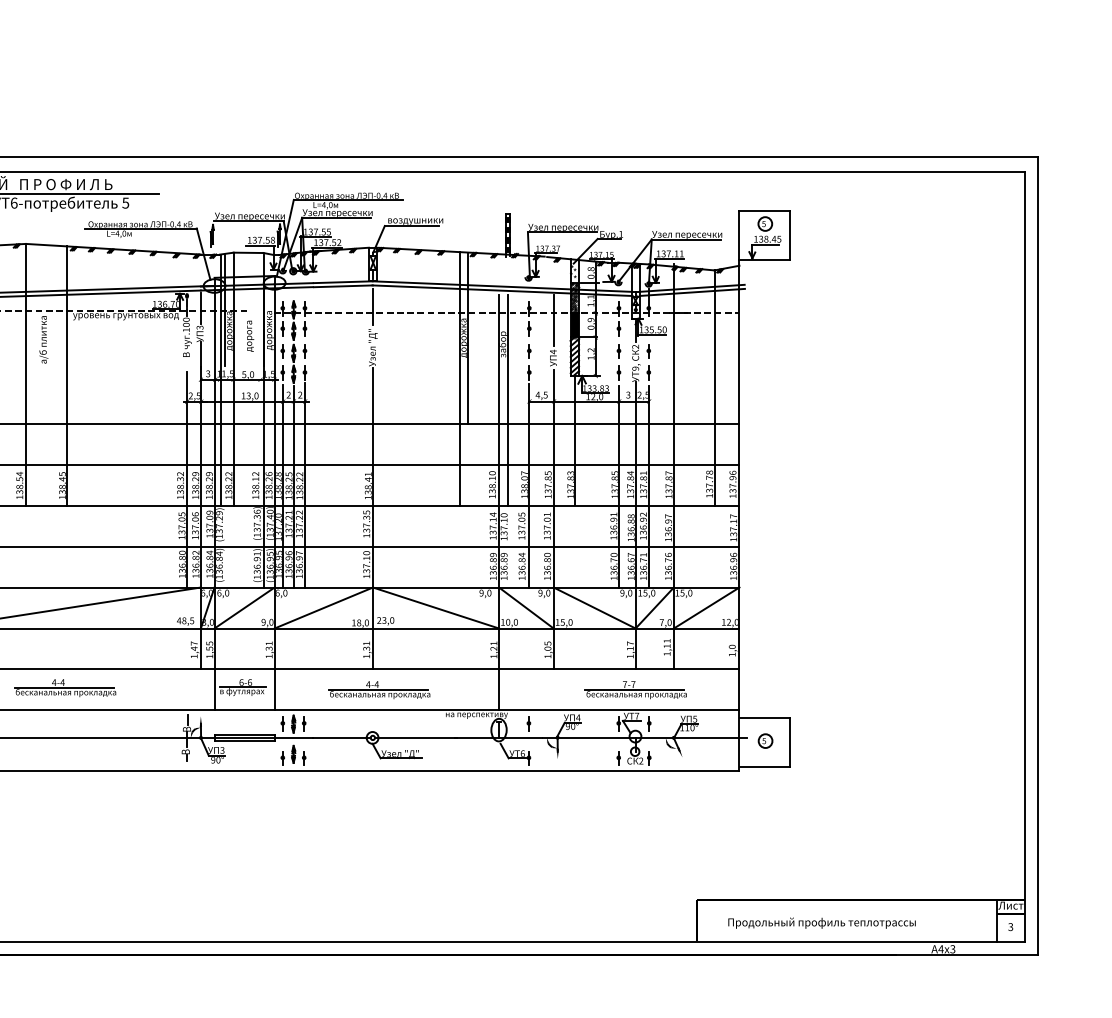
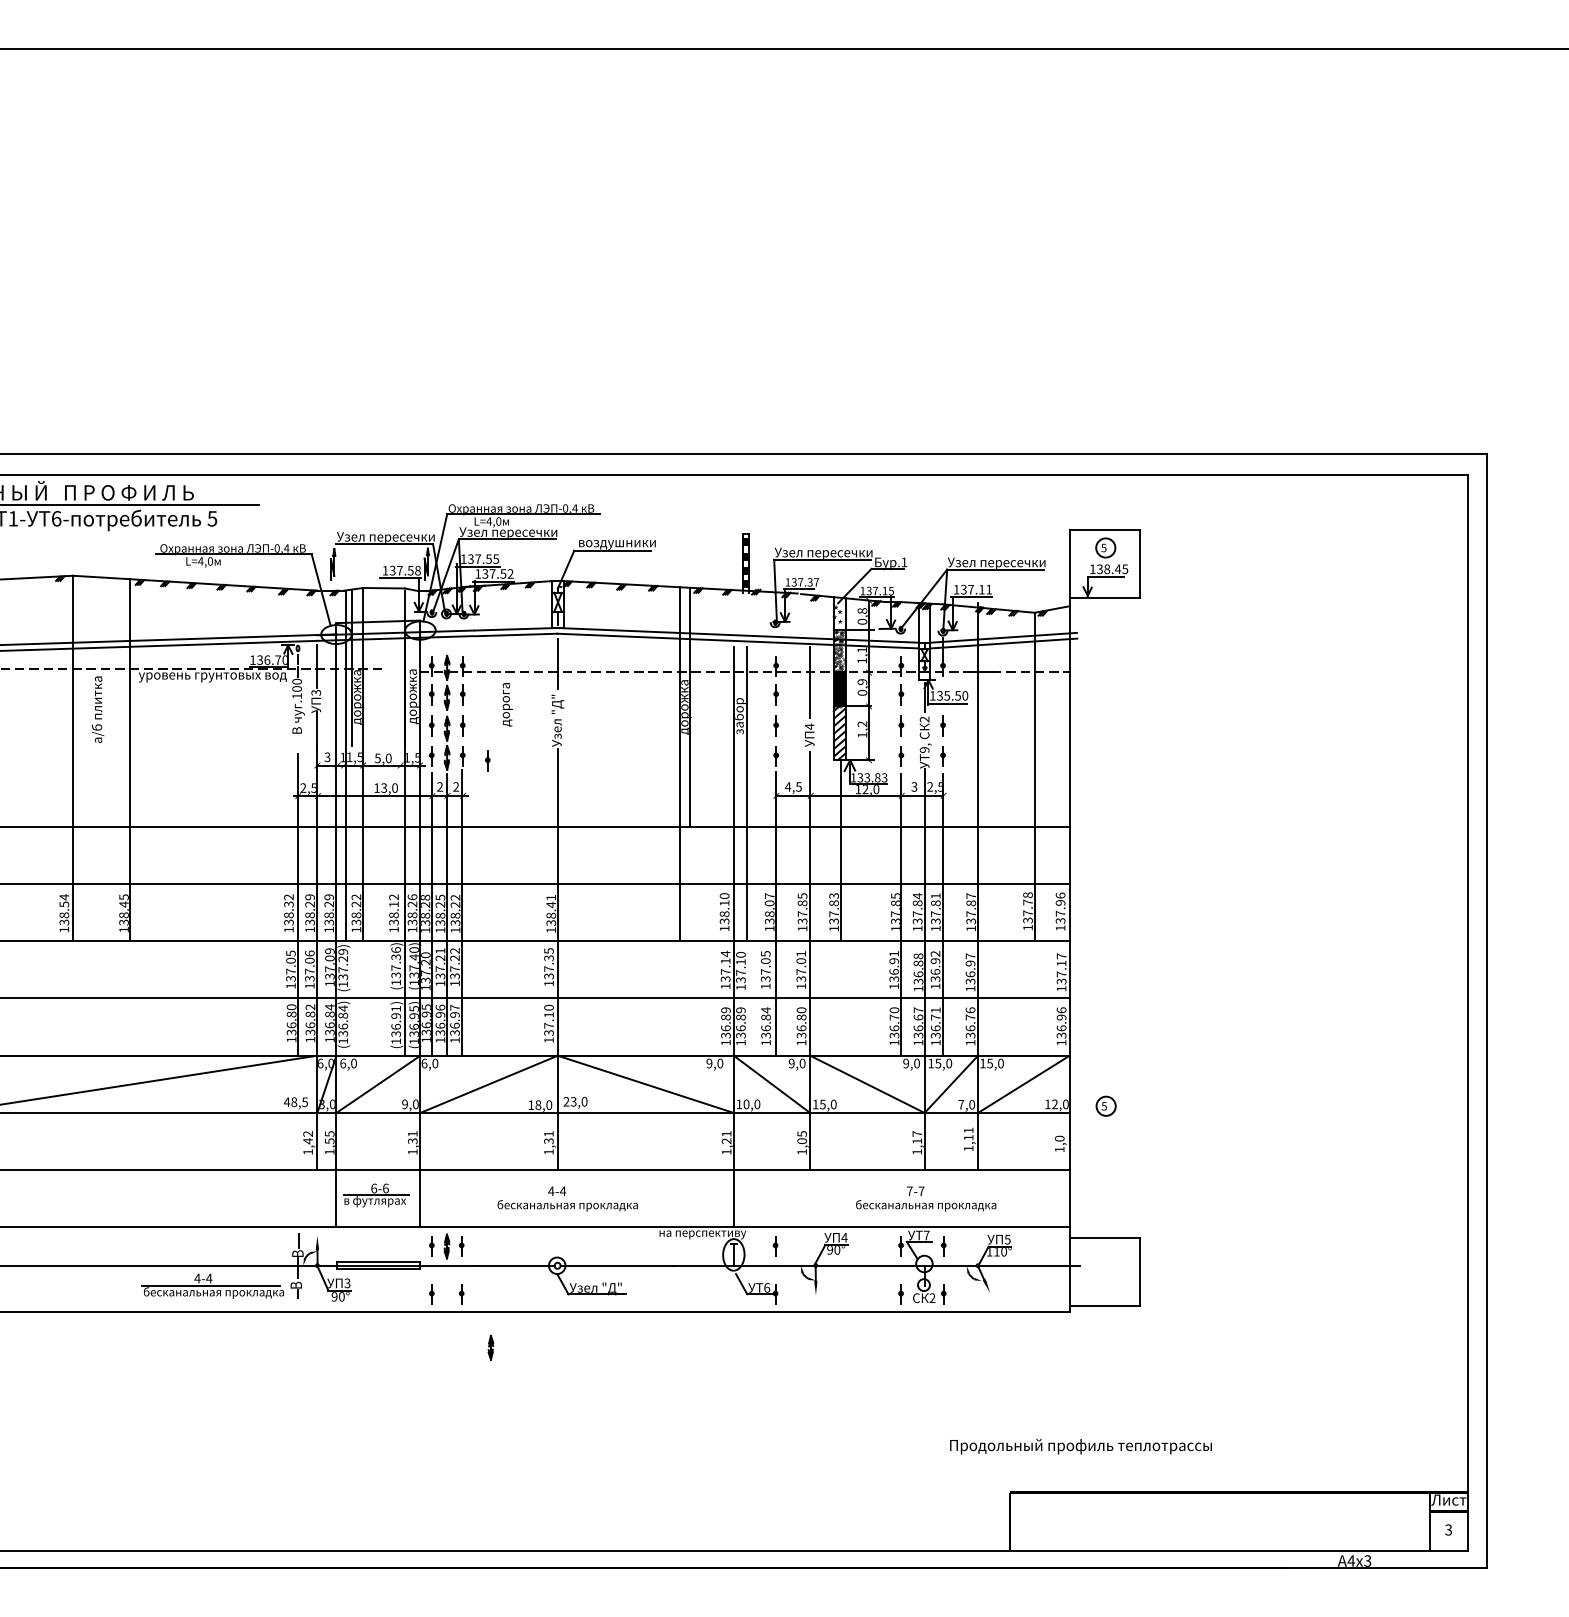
text: (250, 336) -> (507, 704), moved
part: (322, 376) -> (487, 760), added
text: (193, 643) -> (307, 1133), 1,47 -> 1,42
part: (64, 687) -> (212, 1285), moved
line: (377, 689) -> (564, 1198), removed
line: (634, 689) -> (923, 1198), removed
part: (765, 740) -> (1105, 1105), moved
part: (293, 754) -> (490, 1347), moved
text: (821, 923) -> (1080, 1446), moved

